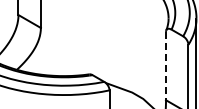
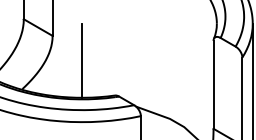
line: (64, 46) -> (82, 59), added
line: (166, 66) -> (214, 85), dashed -> solid

